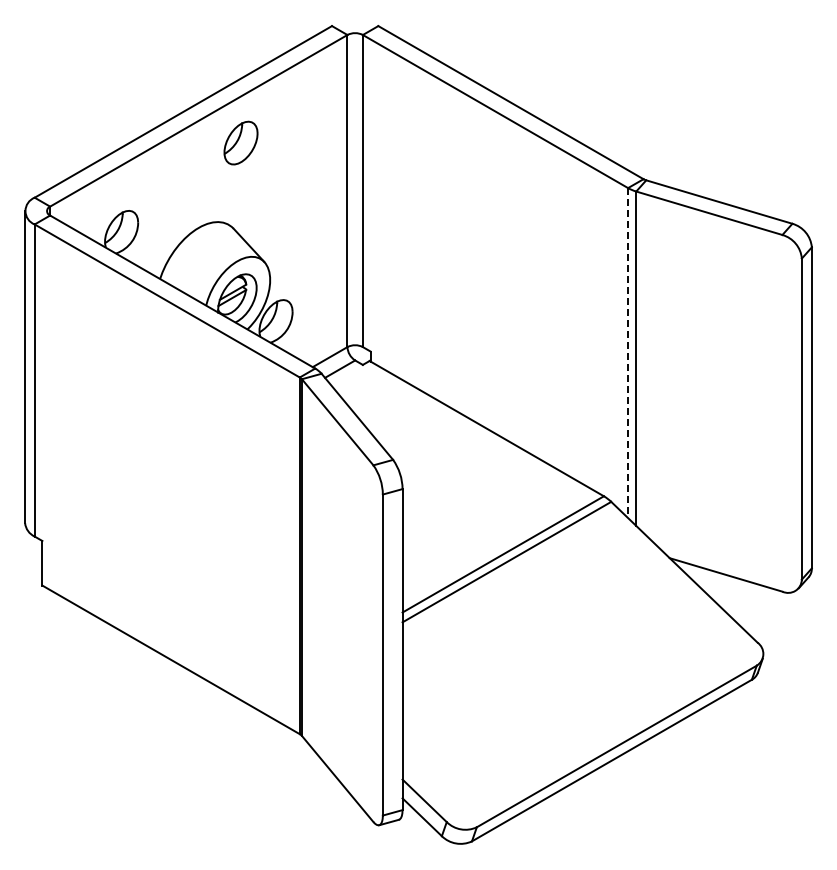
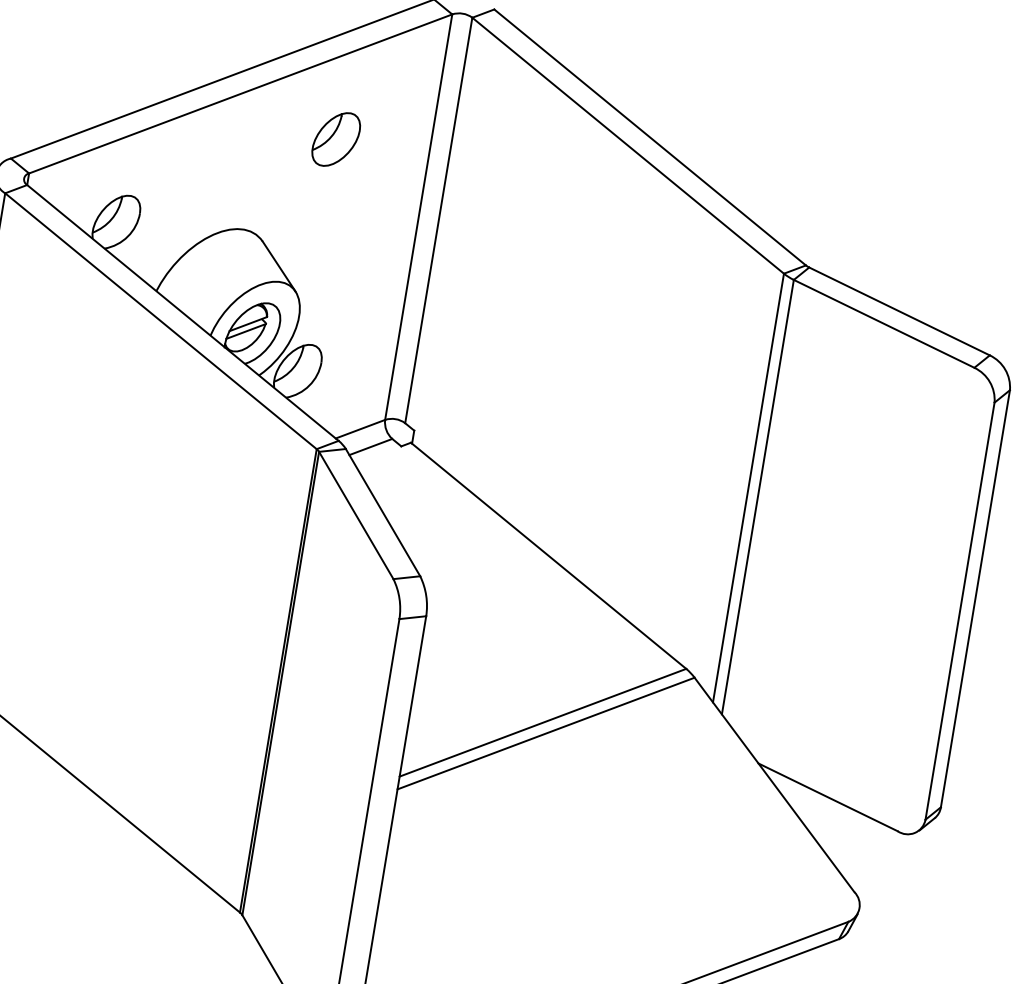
part: (240, 142) -> (335, 138), moved
line: (628, 353) -> (748, 488), dashed -> solid

